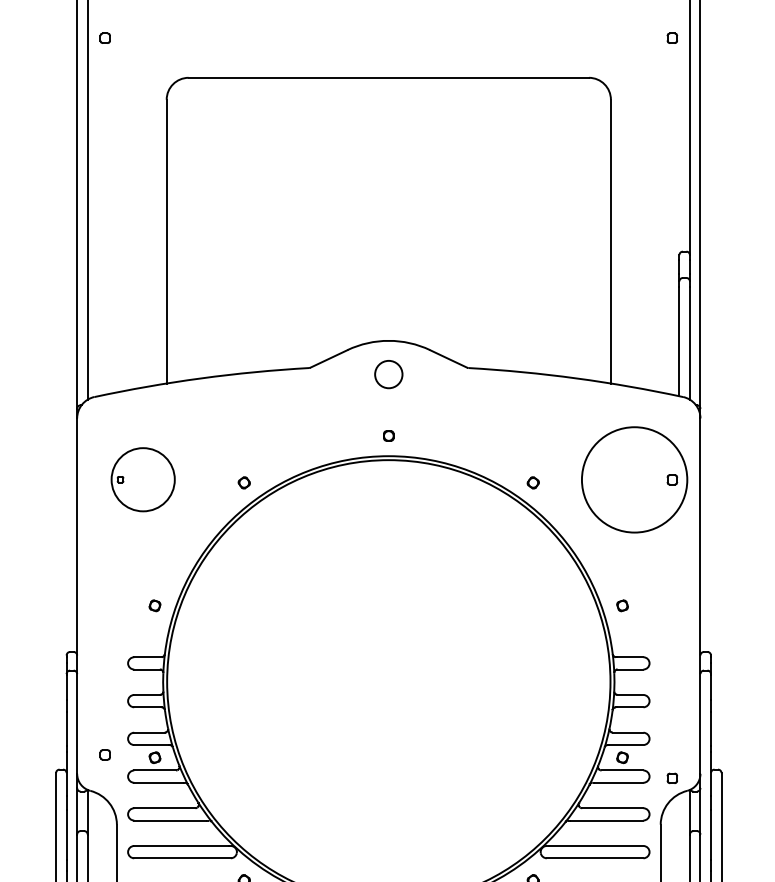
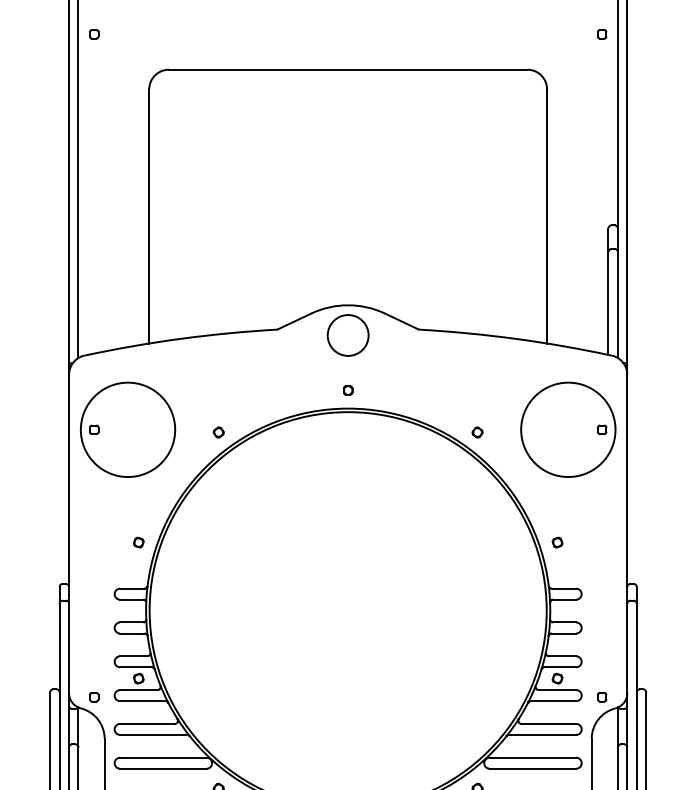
circle: (388, 374) -> (347, 335), size x1.67
part: (143, 479) -> (128, 429), size x1.67
part: (105, 755) -> (94, 697), moved

